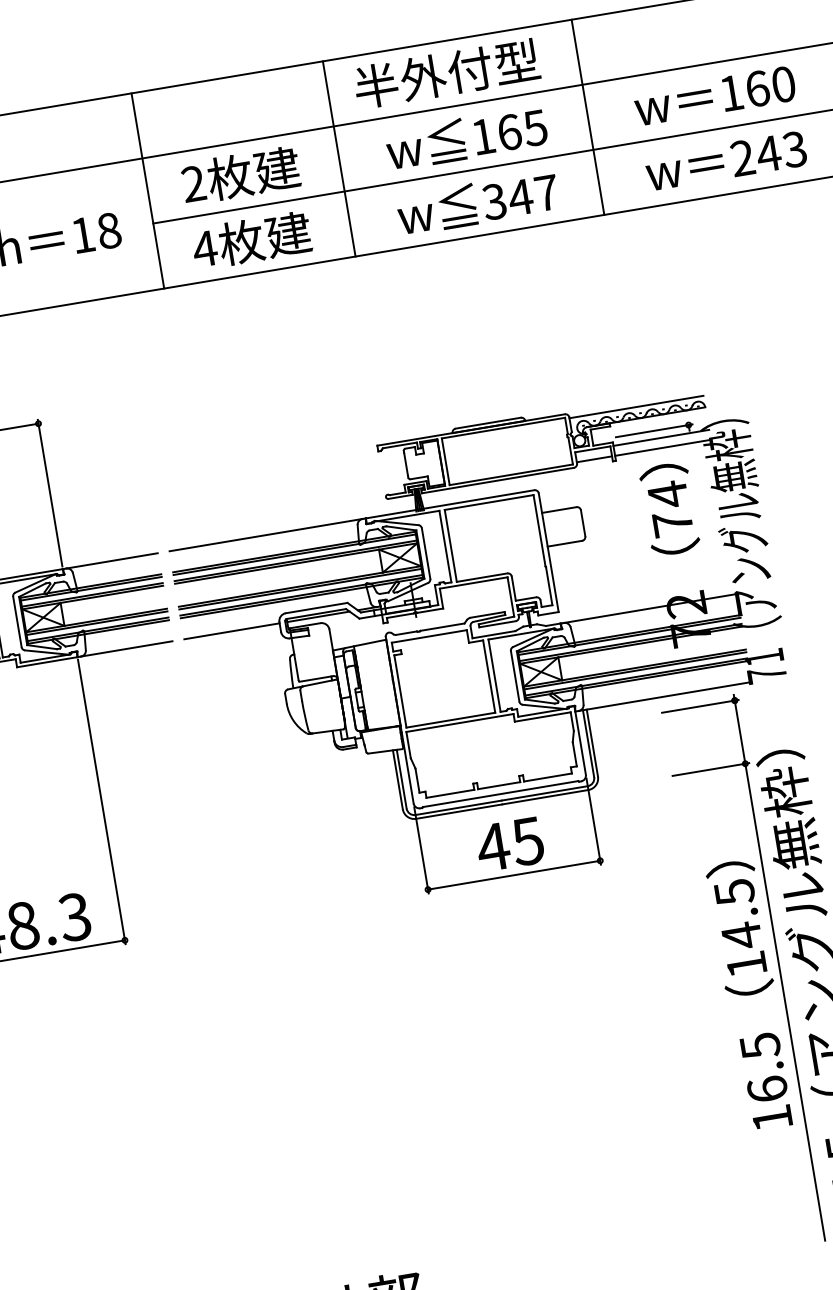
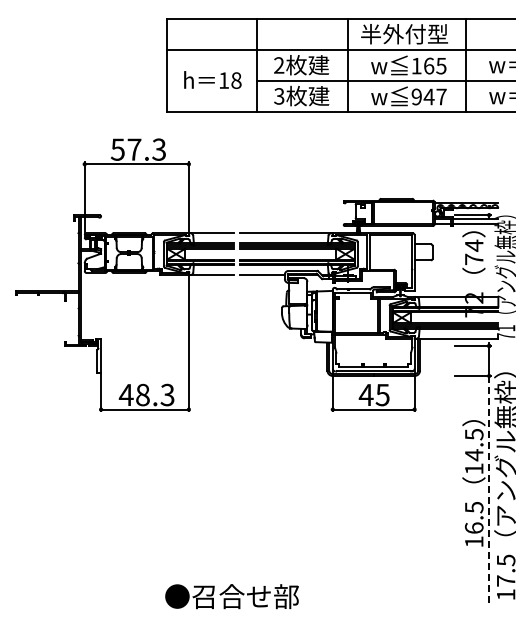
text: (494, 202) -> (416, 97), 347 -> 947
text: (203, 249) -> (278, 96), 4 -> 3
line: (786, 1002) -> (489, 489), solid -> dashed

